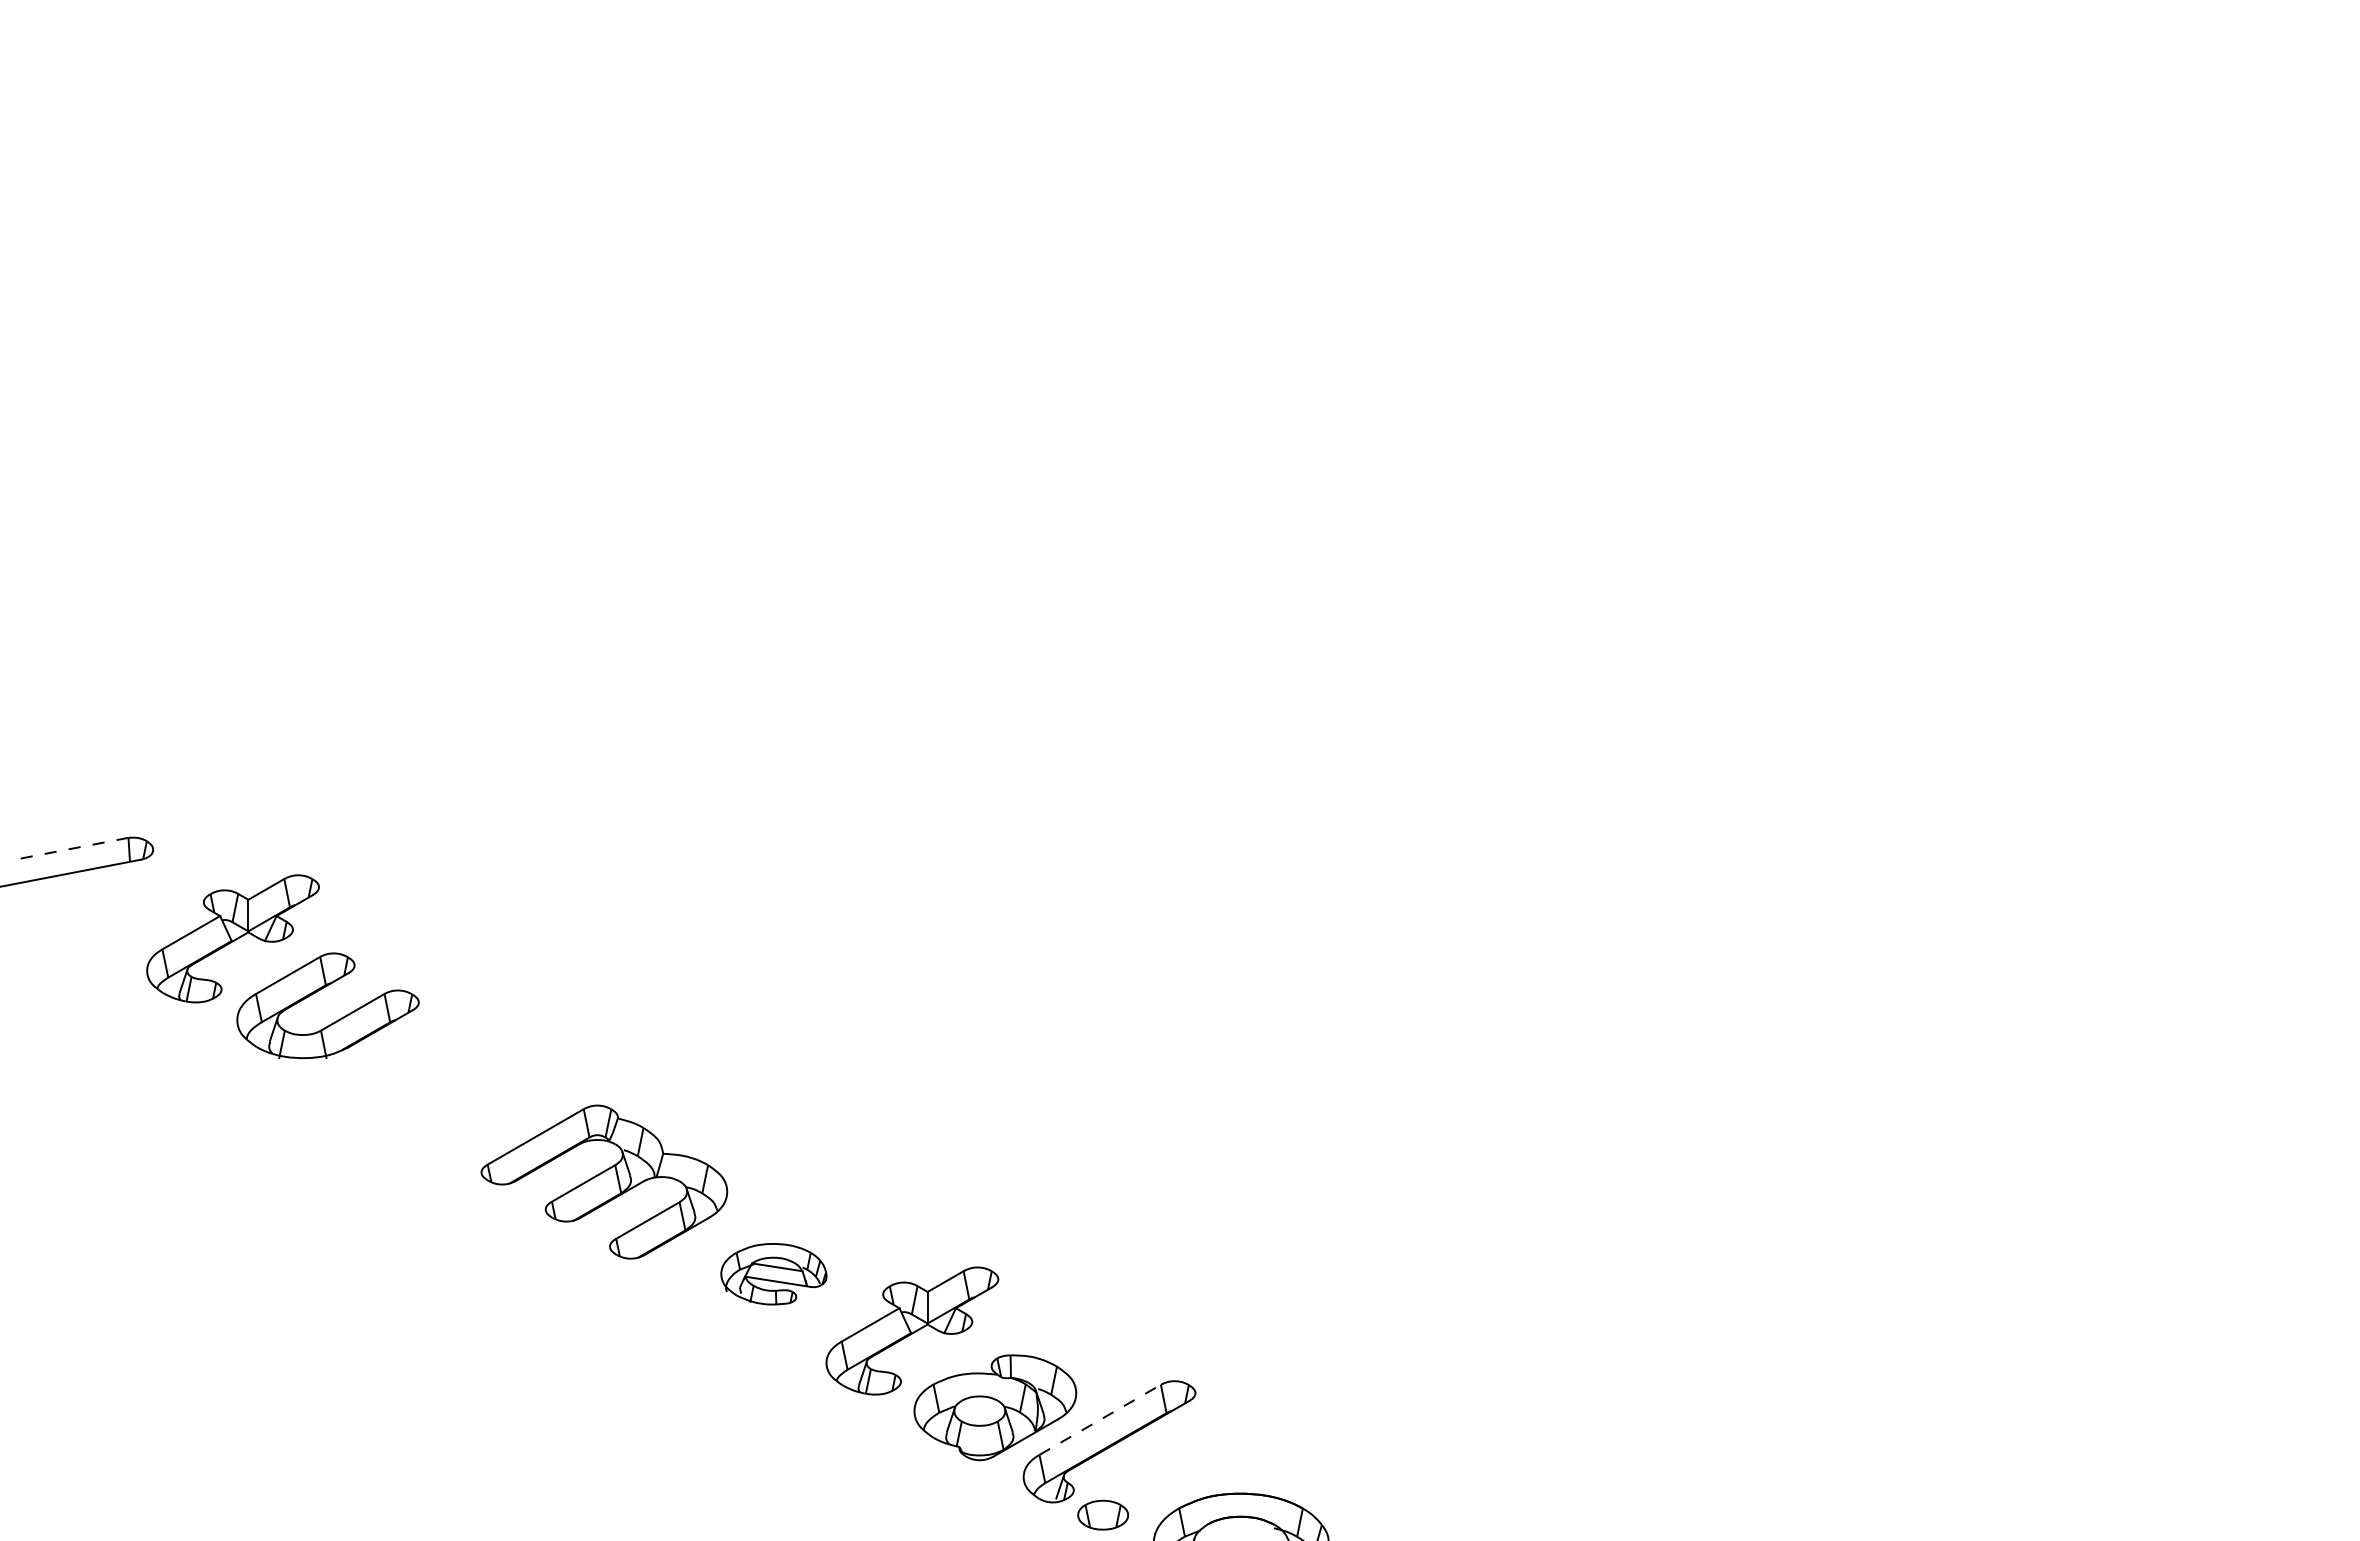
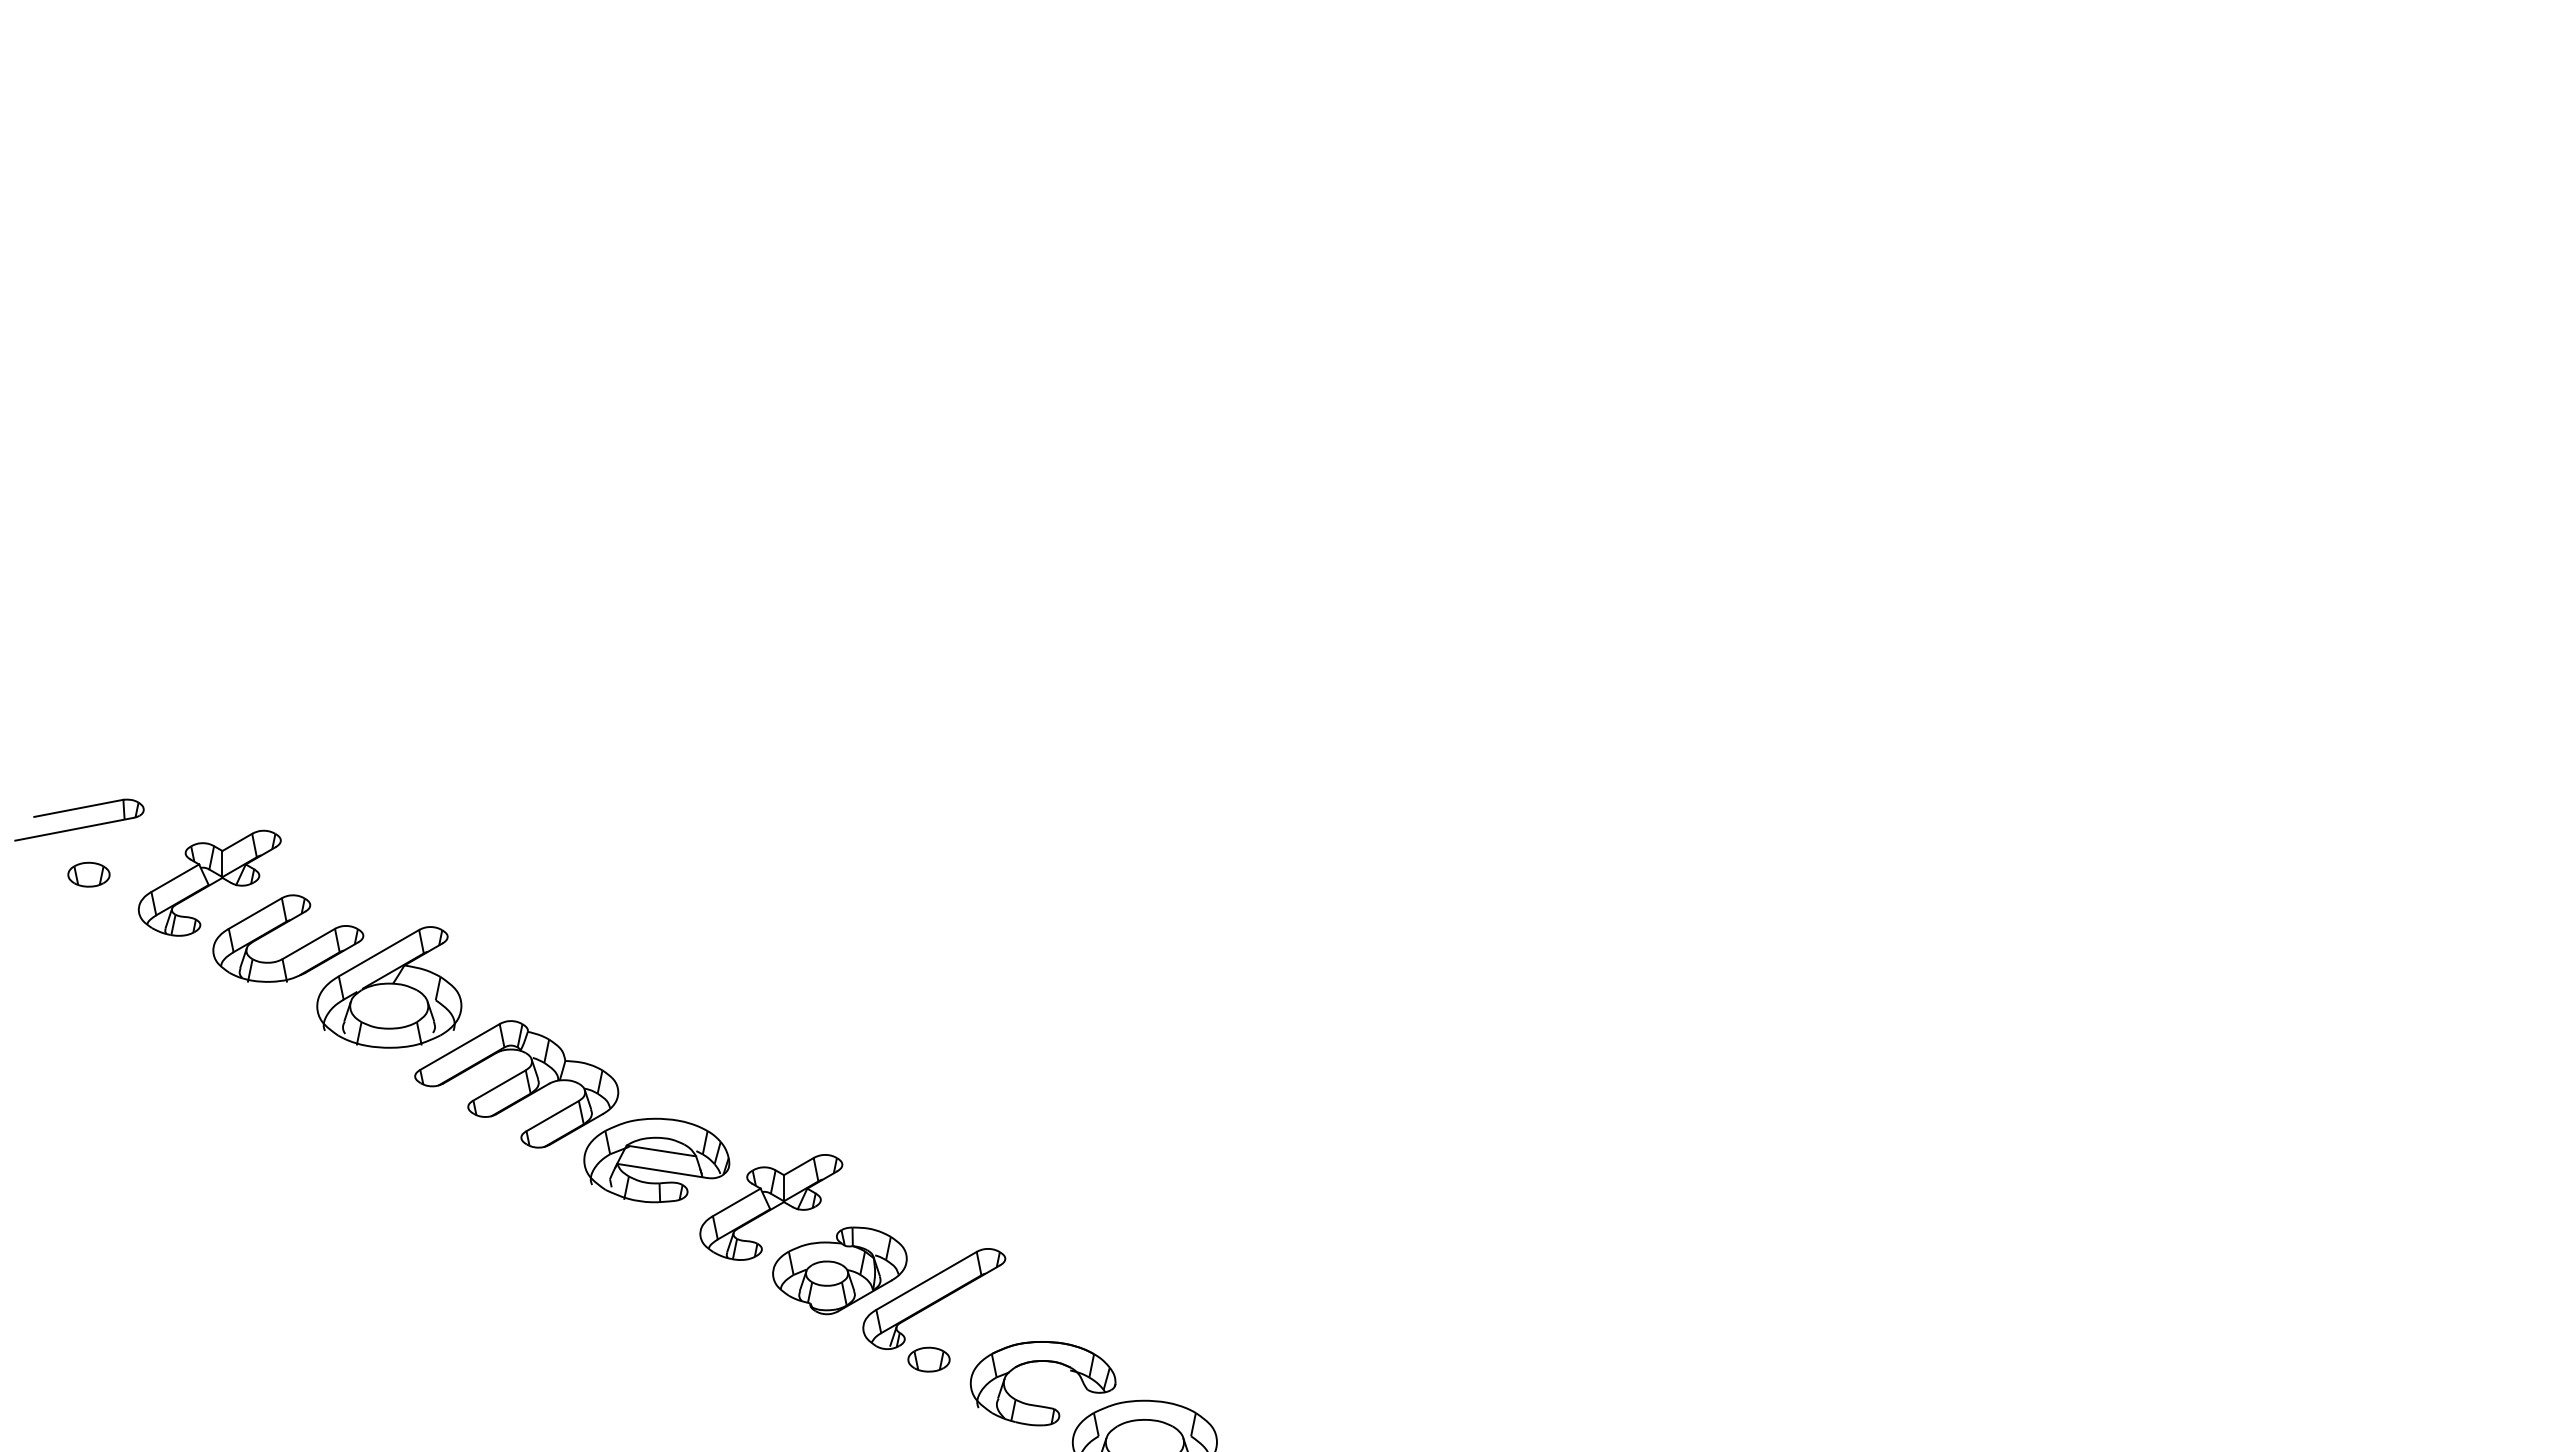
line: (75, 848) -> (79, 808), dashed -> solid
part: (86, 928) -> (88, 874), added
part: (450, 1064) -> (389, 987), added
part: (773, 1274) -> (656, 1160), size x1.67
line: (1100, 1419) -> (926, 1280), dashed -> solid

